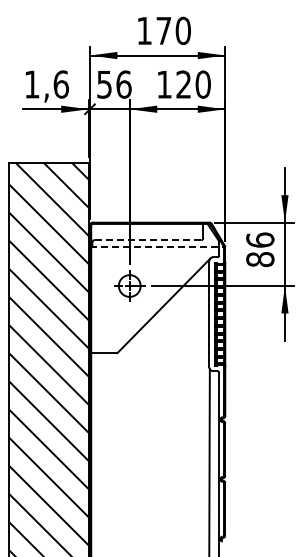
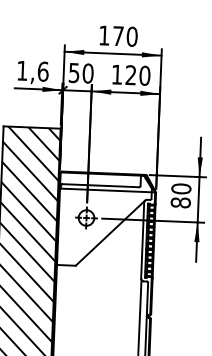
text: (123, 84) -> (87, 73), 56 -> 50
text: (260, 239) -> (181, 188), 86 -> 80
line: (147, 240) -> (100, 185), dashed -> solid
line: (156, 246) -> (106, 190), dashed -> solid

